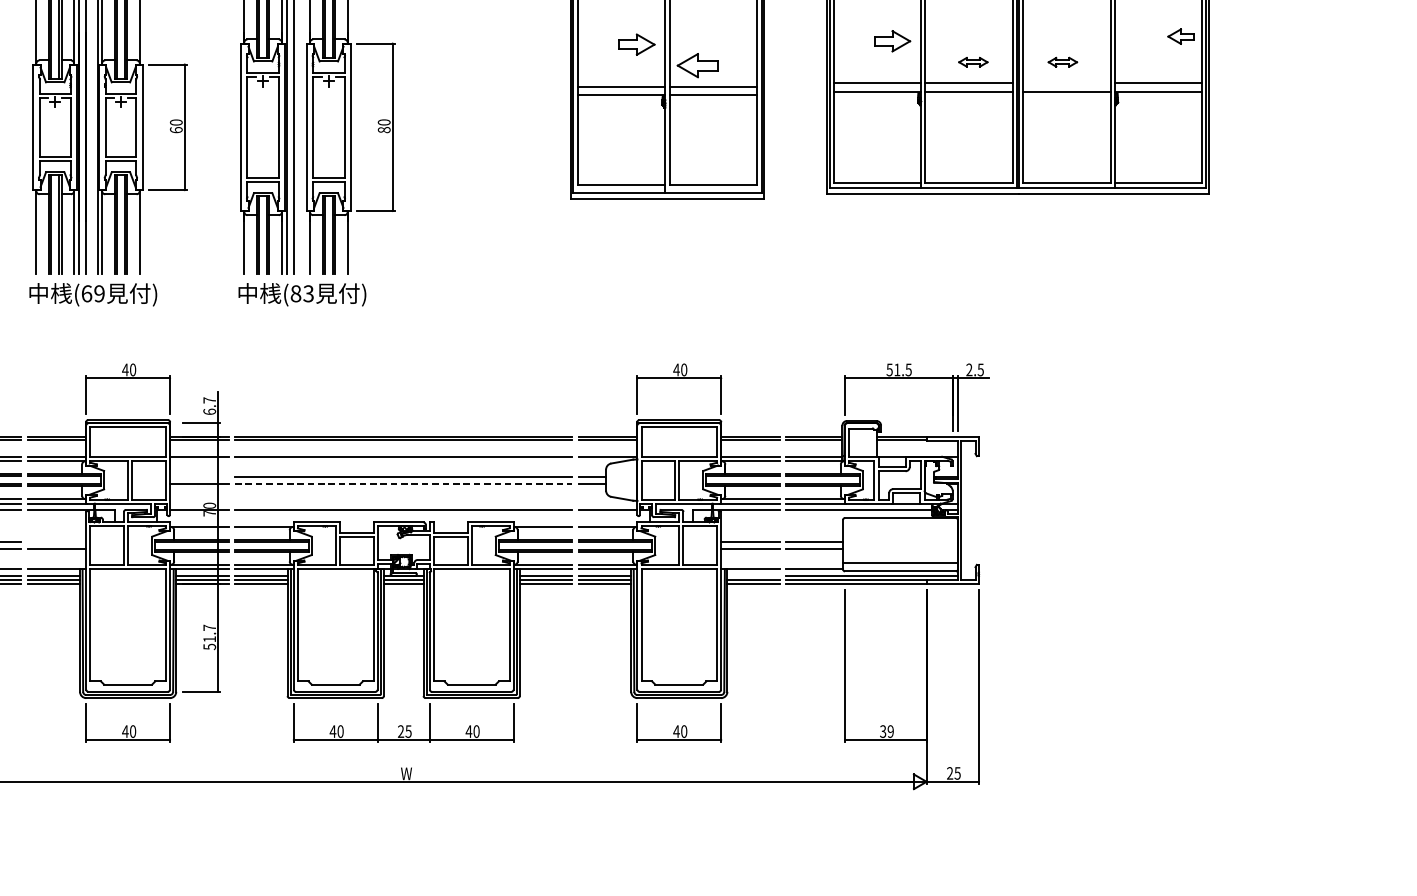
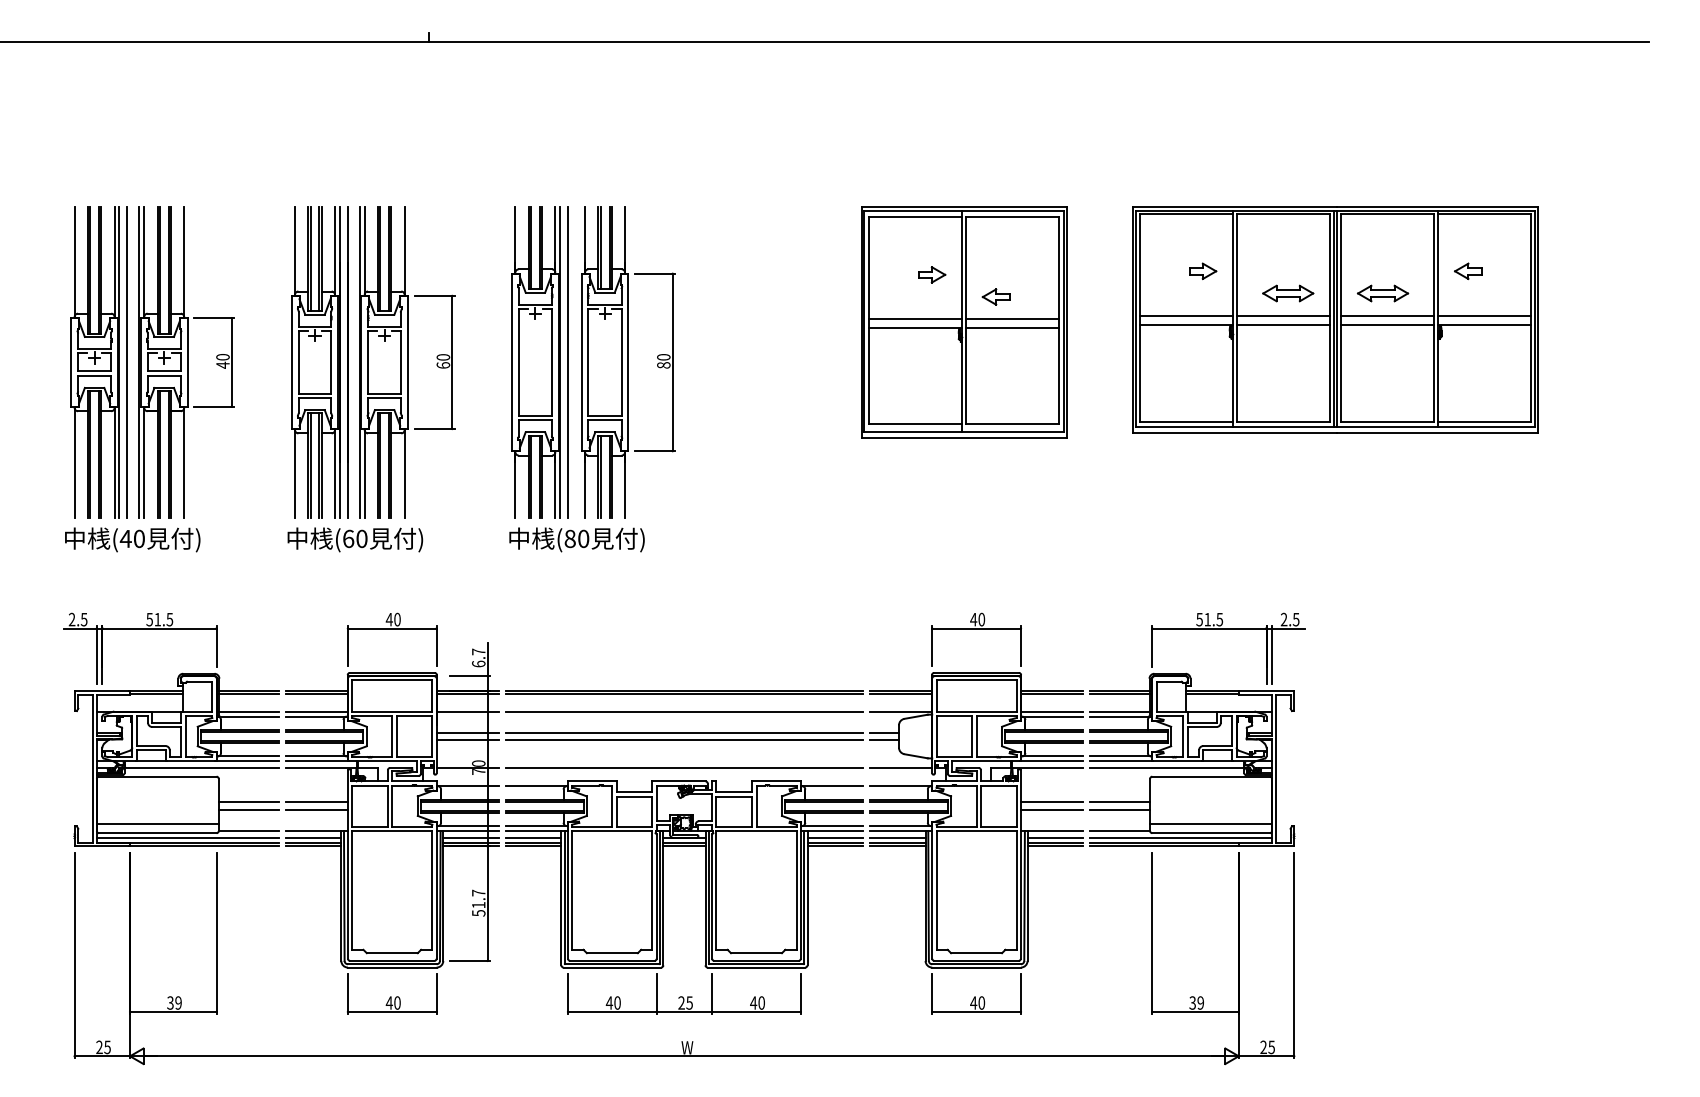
part: (1181, 36) -> (1468, 271), moved
part: (893, 41) -> (1203, 271), size x0.71
part: (637, 44) -> (932, 274), size x0.71
part: (973, 62) -> (1288, 293), size x1.67
part: (1063, 62) -> (1383, 293), size x1.67
part: (697, 65) -> (995, 296), size x0.62
line: (1066, 83) -> (1387, 315), added
text: (308, 293) -> (583, 538), (83 -> (80
text: (99, 294) -> (361, 539), (69 -> (60
line: (199, 476) -> (467, 732), added
line: (403, 483) -> (684, 740), dashed -> solid
line: (56, 542) -> (316, 802), added
line: (753, 575) -> (1055, 837), added

